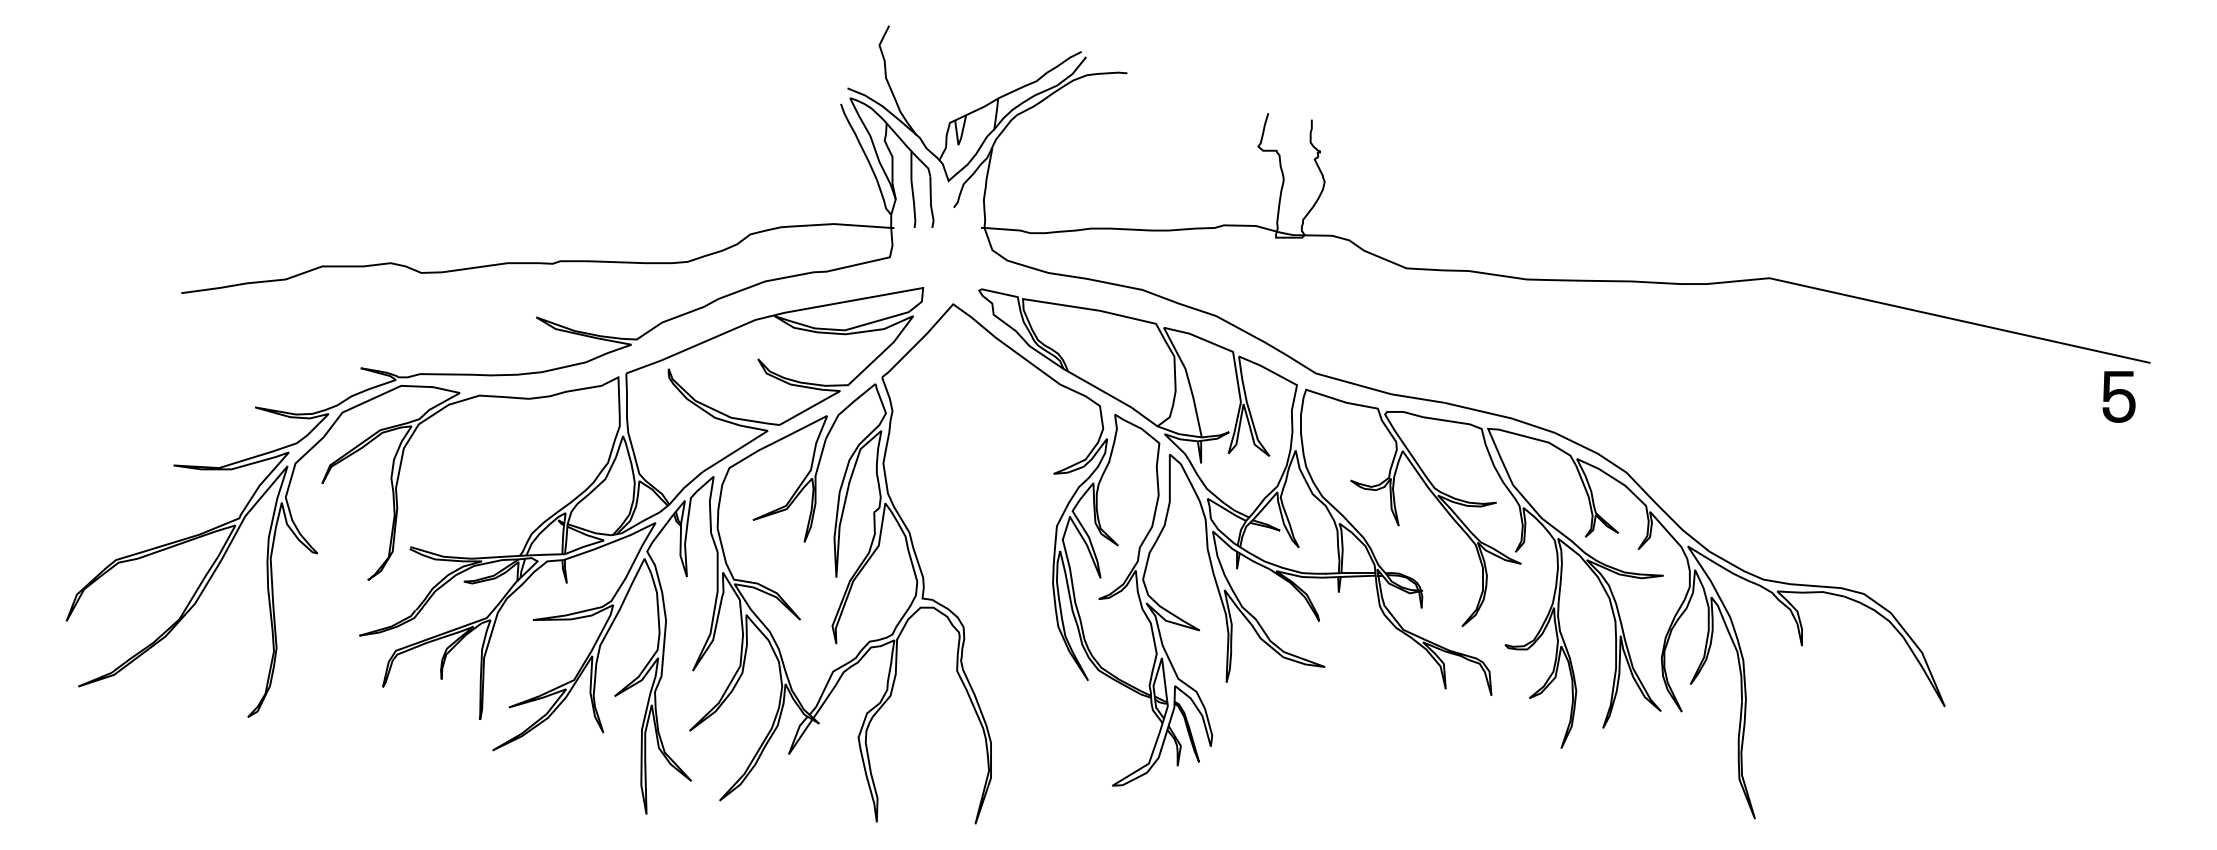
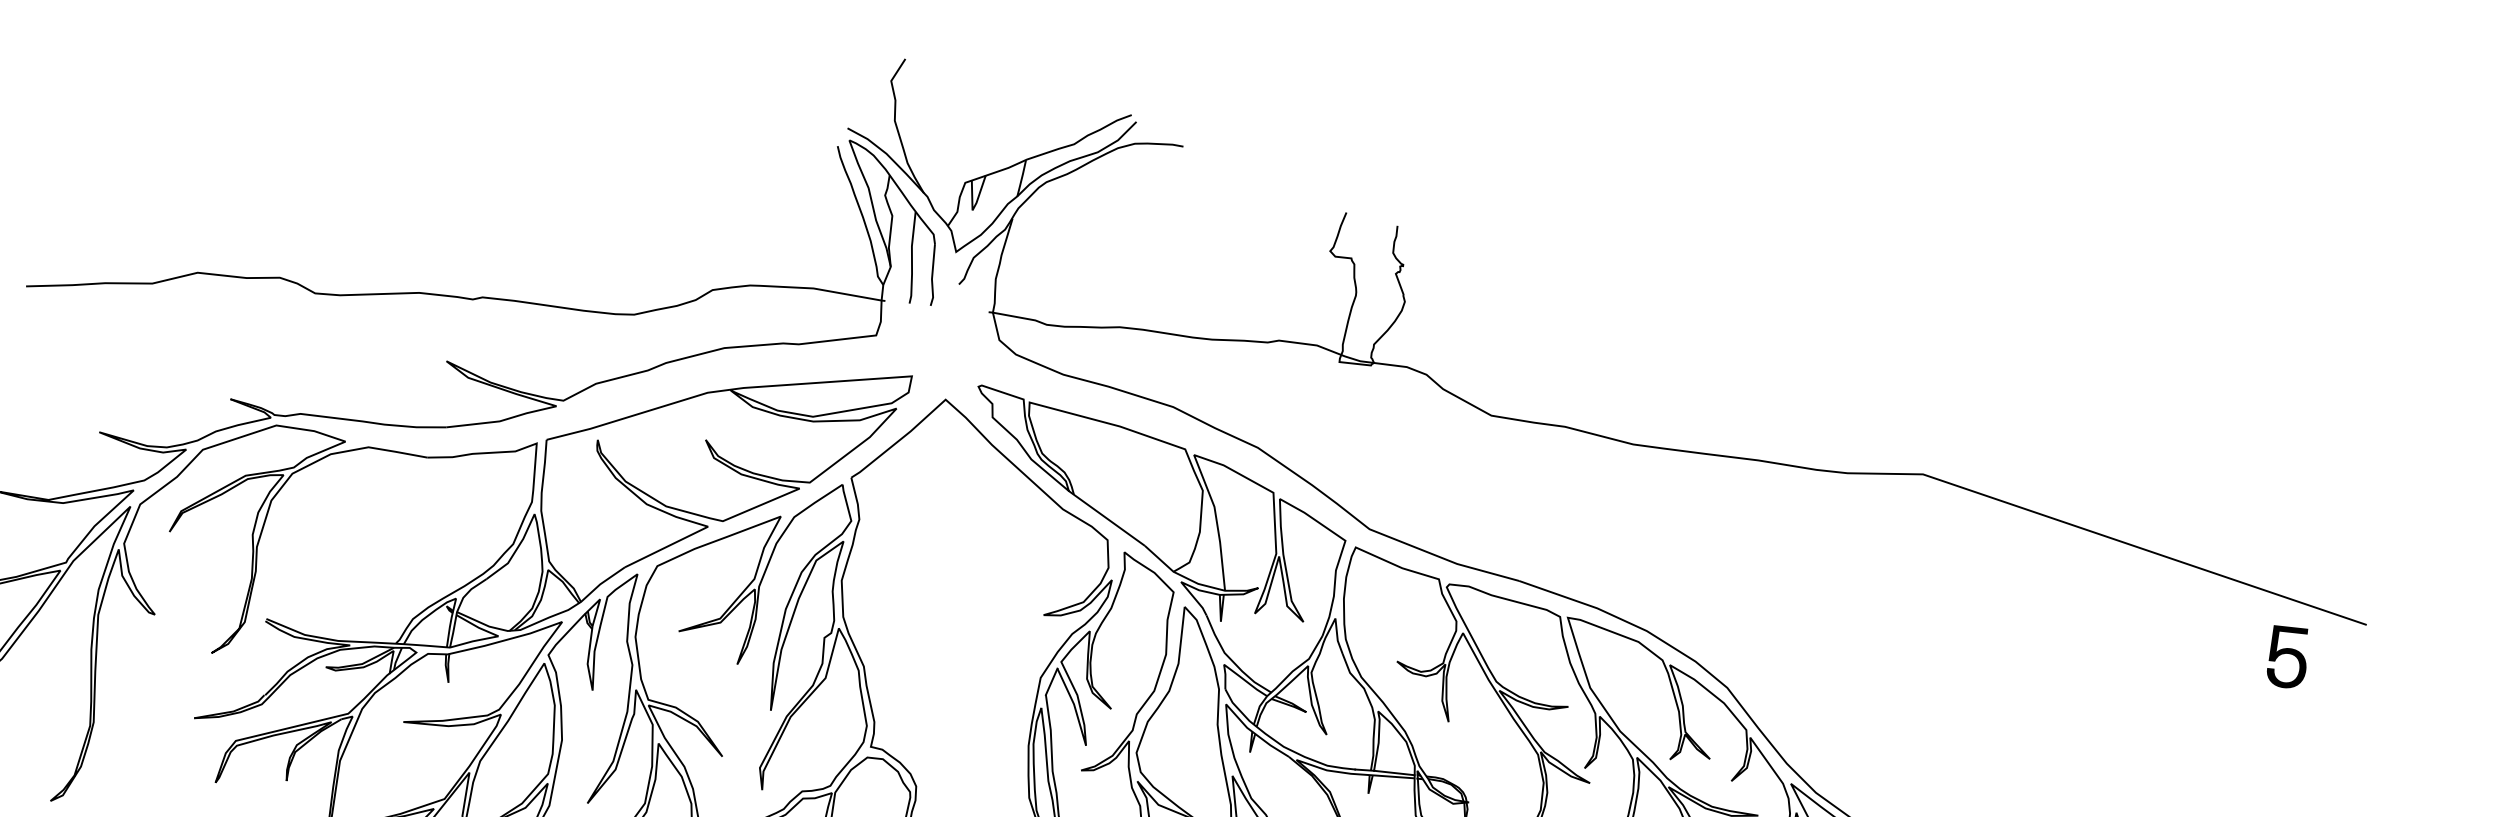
part: (2118, 396) -> (2287, 656), moved

